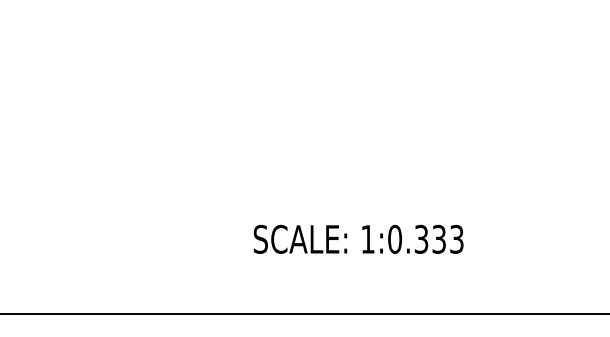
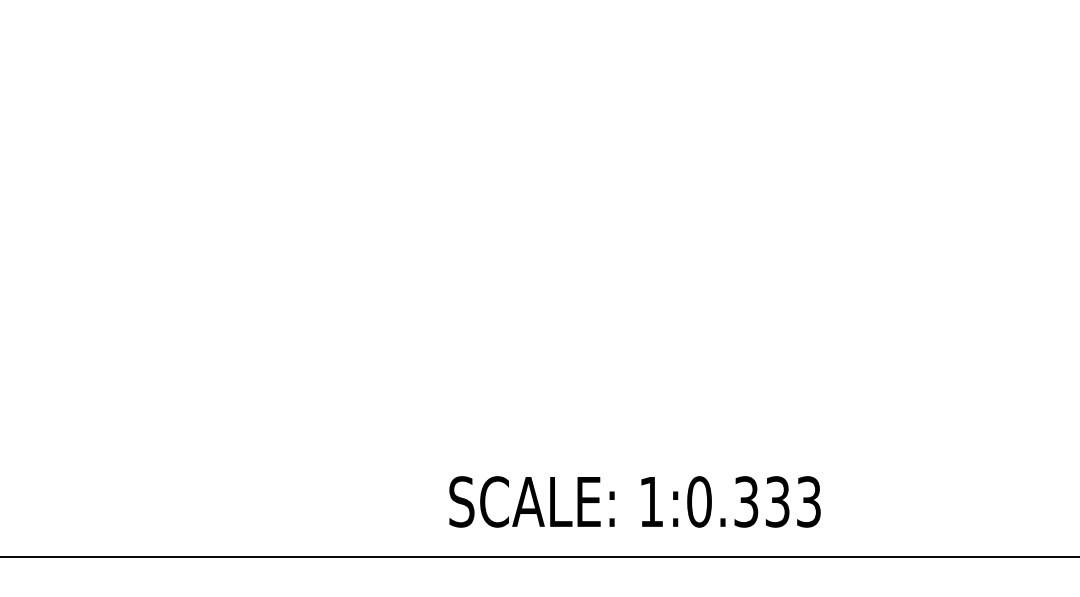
text: (358, 238) -> (634, 500), moved

